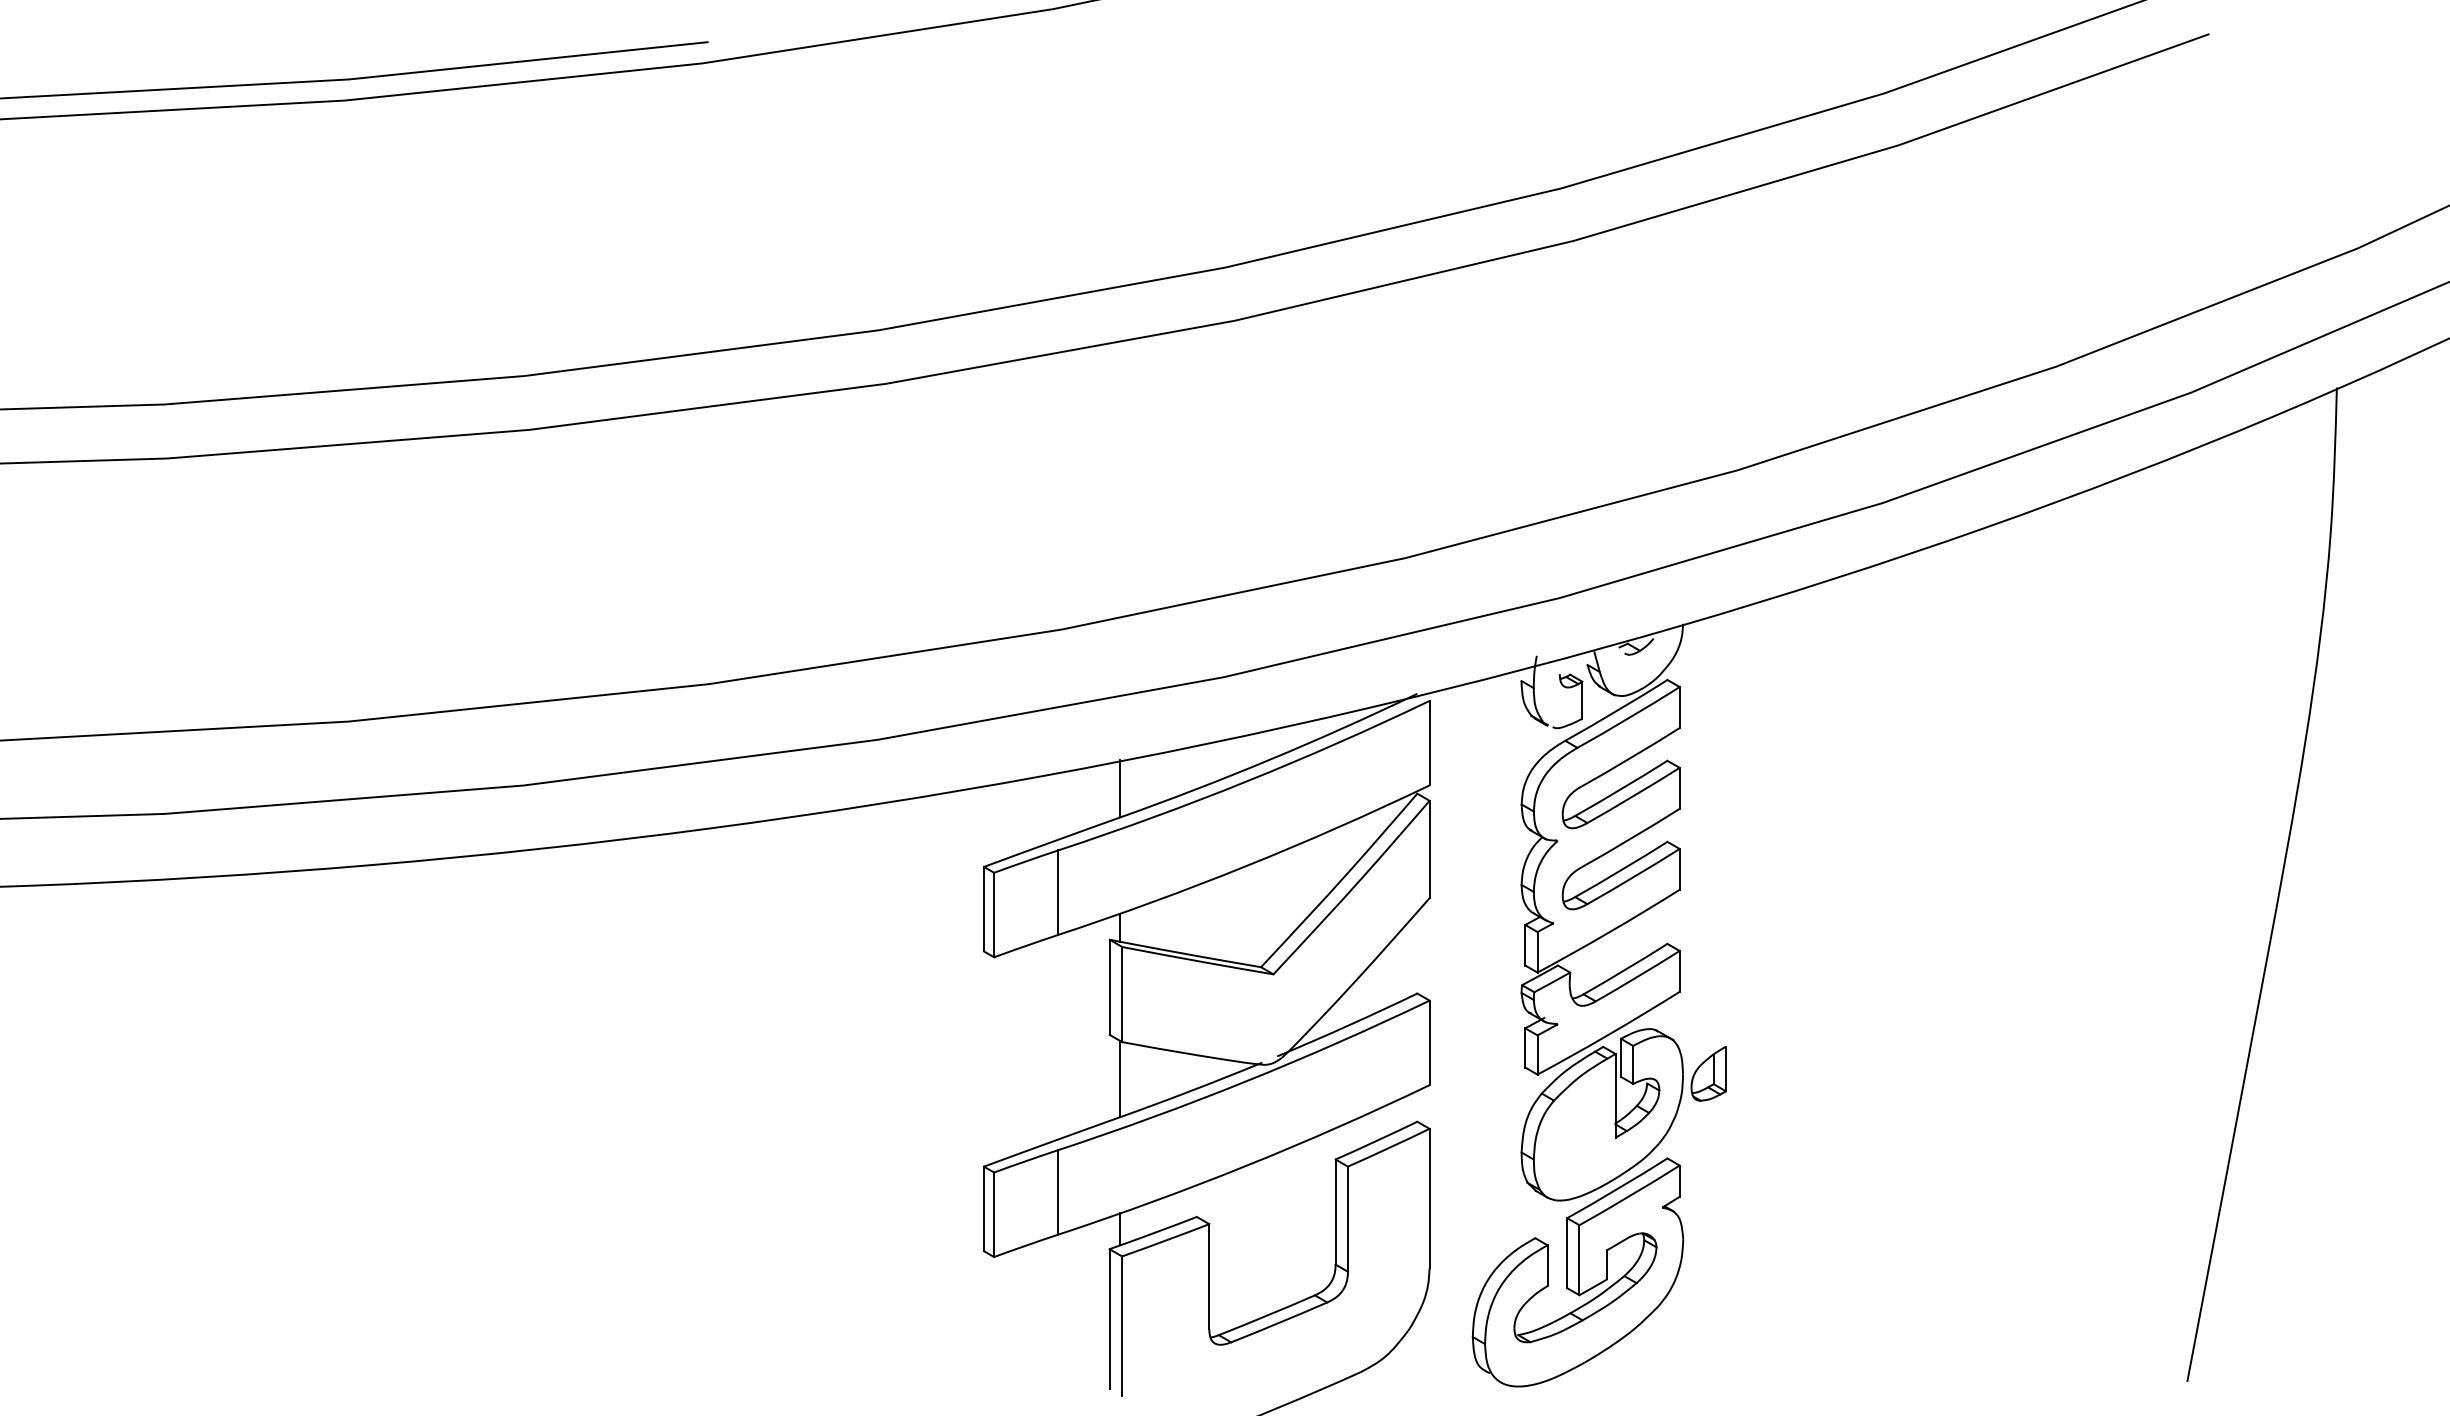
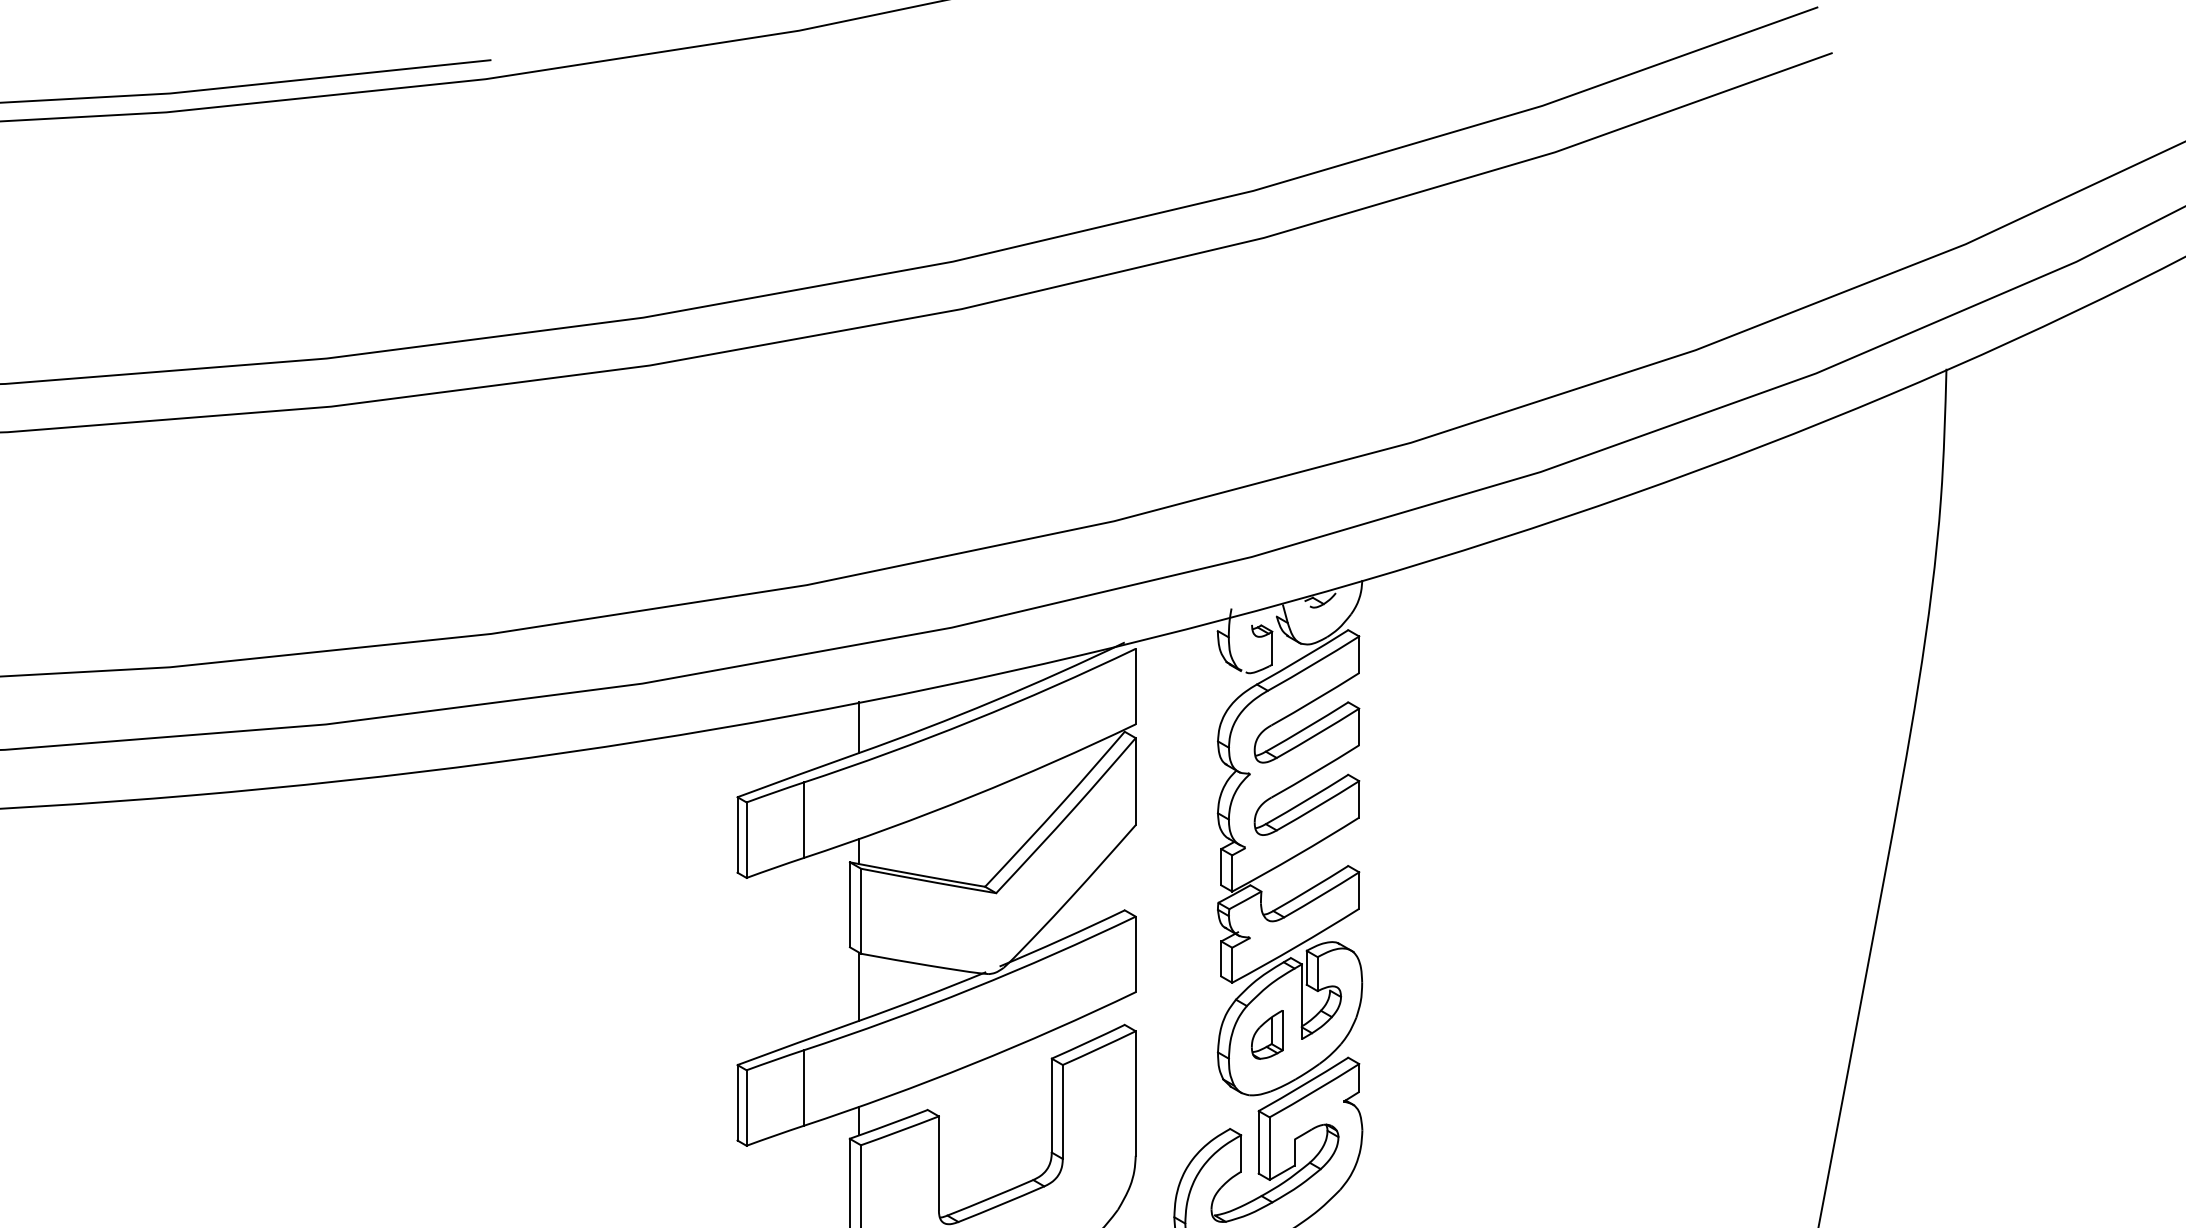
part: (1708, 1073) -> (1267, 1034), moved

